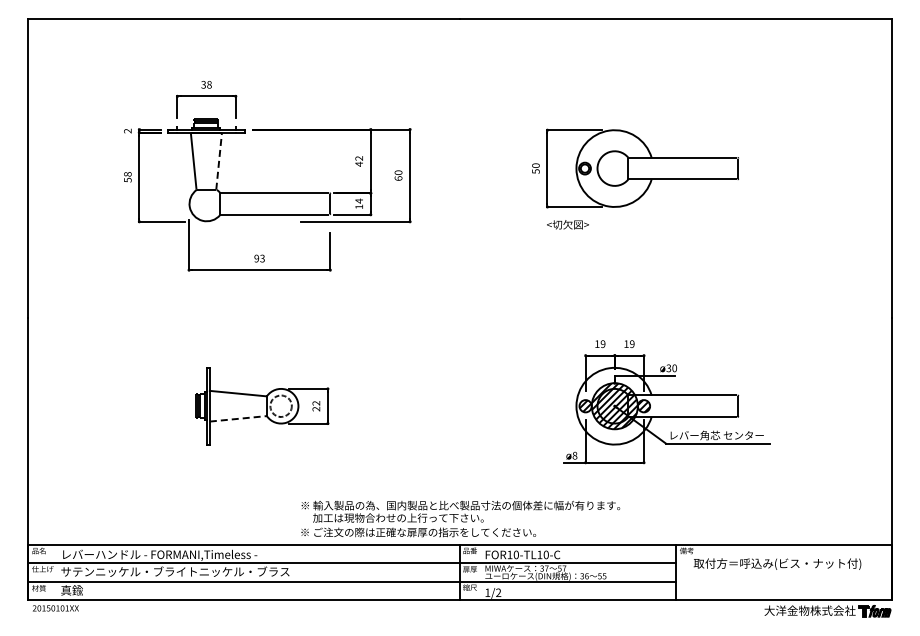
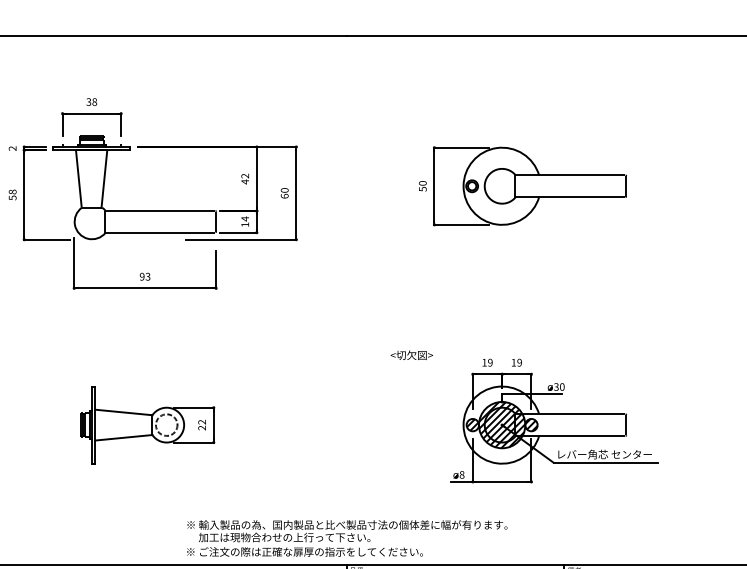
line: (219, 161) -> (104, 179), dashed -> solid
text: (567, 224) -> (411, 355), moved
line: (238, 418) -> (123, 437), dashed -> solid

